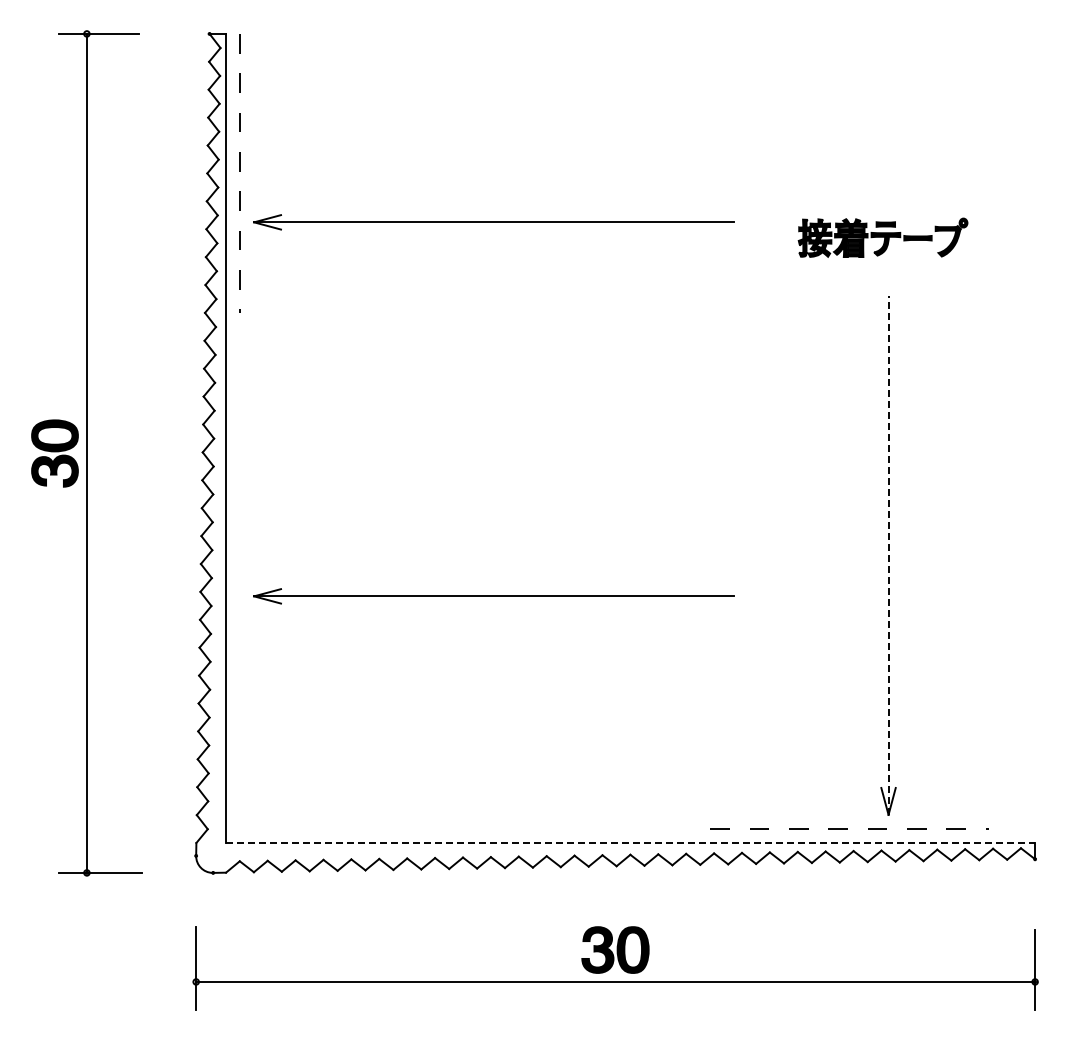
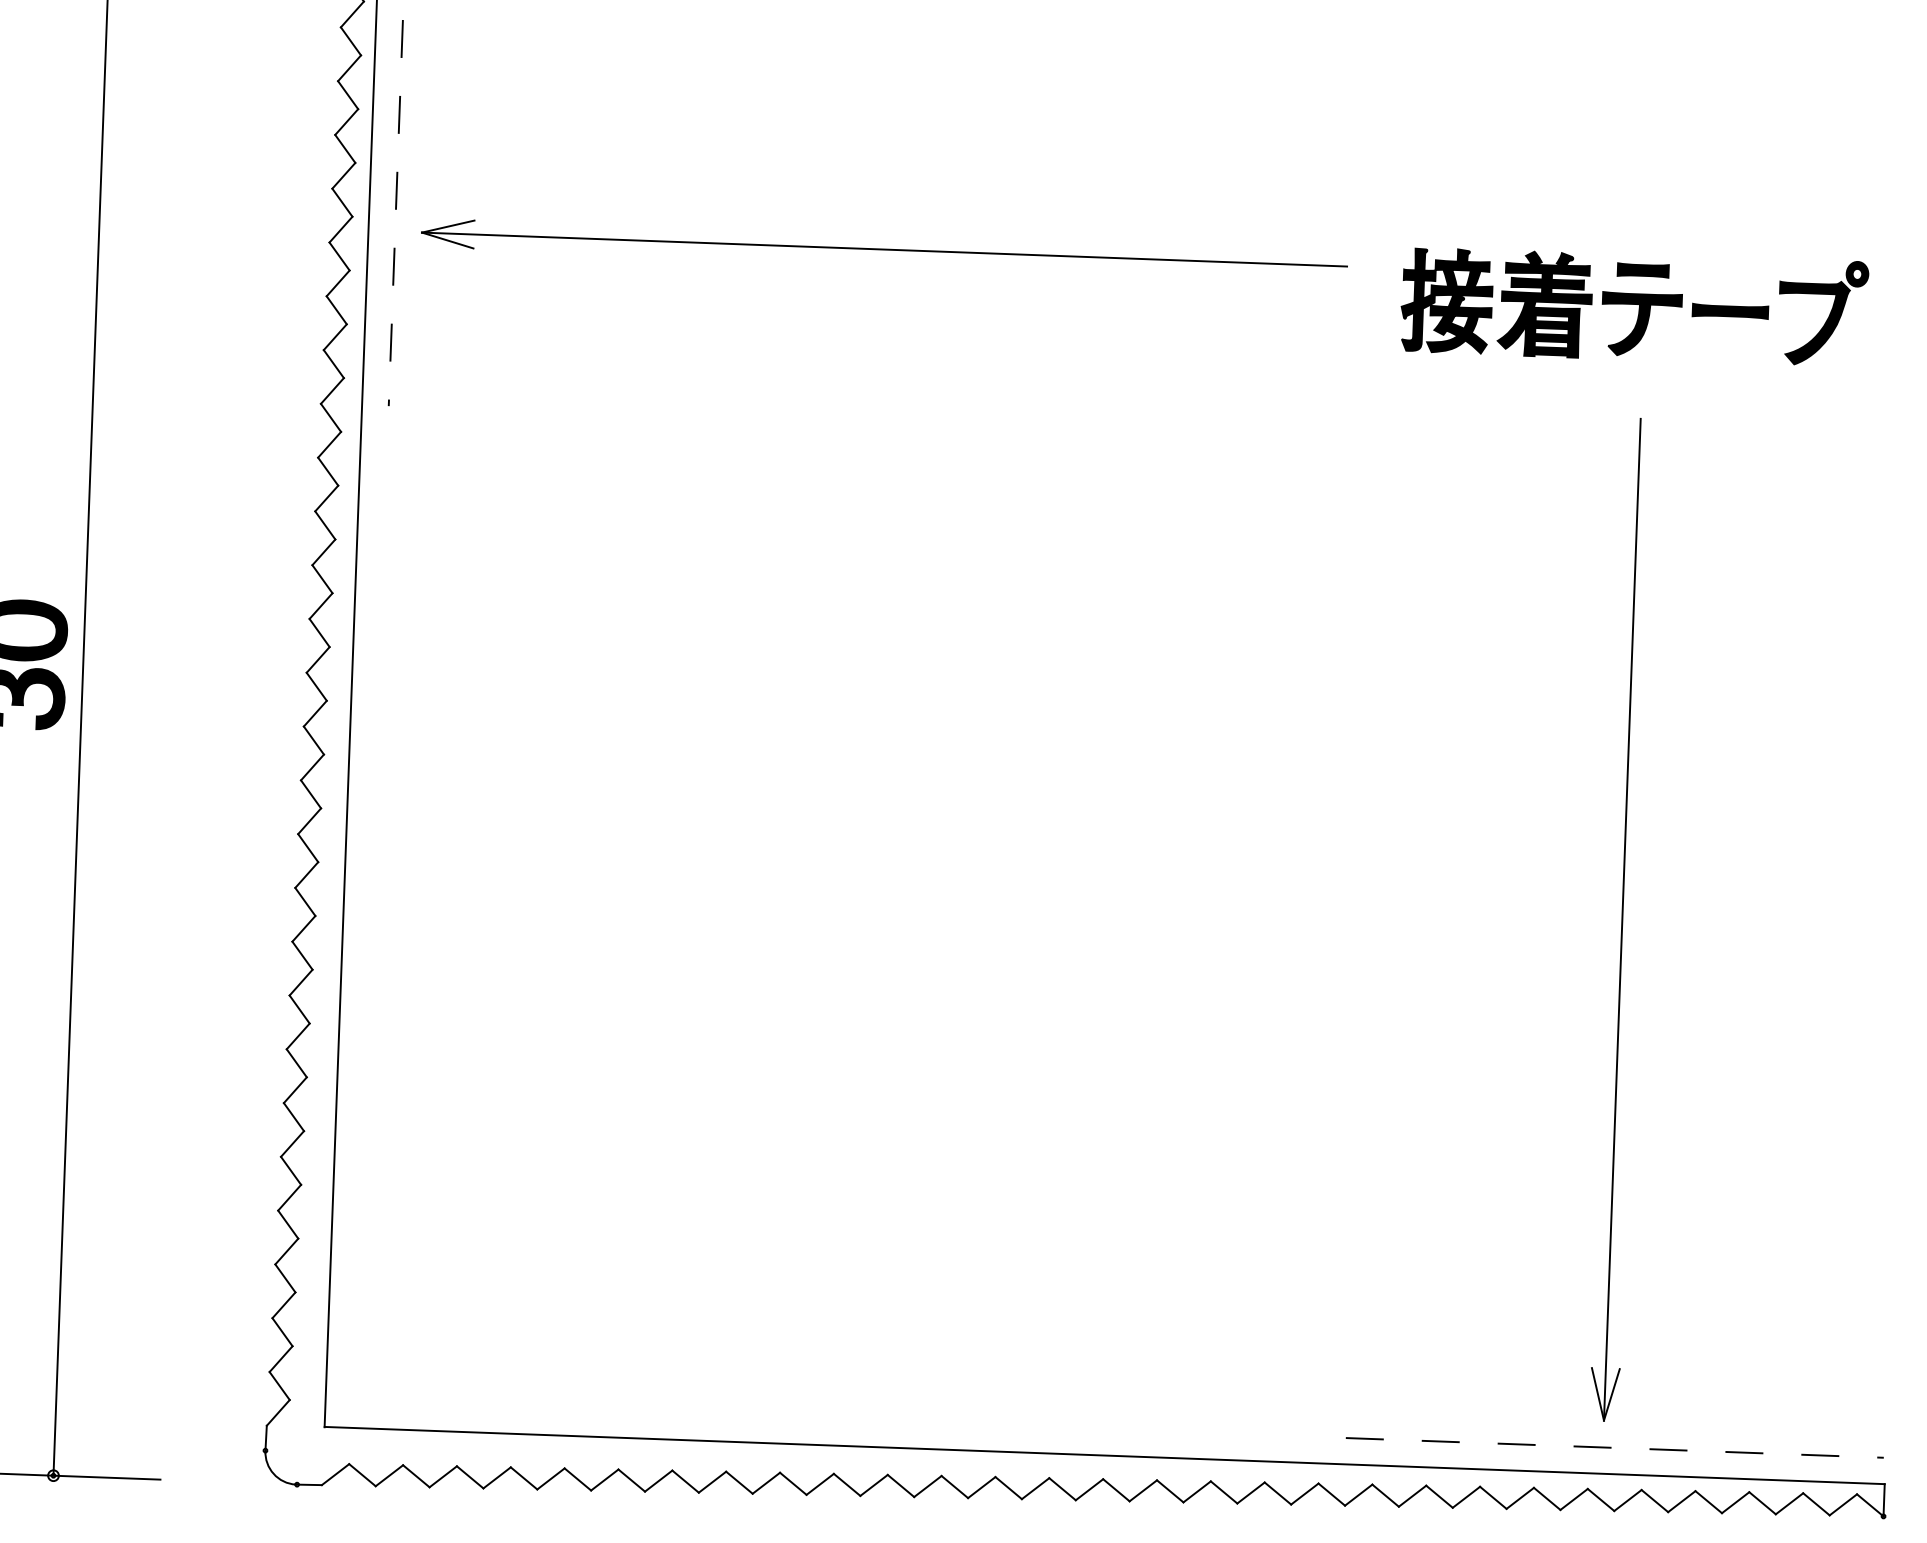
part: (882, 237) -> (1633, 306), size x1.43
line: (888, 555) -> (1622, 920), dashed -> solid
part: (493, 596) -> (857, 971), removed
line: (847, 828) -> (1610, 1447), moved
line: (631, 842) -> (1106, 1455), dashed -> solid

